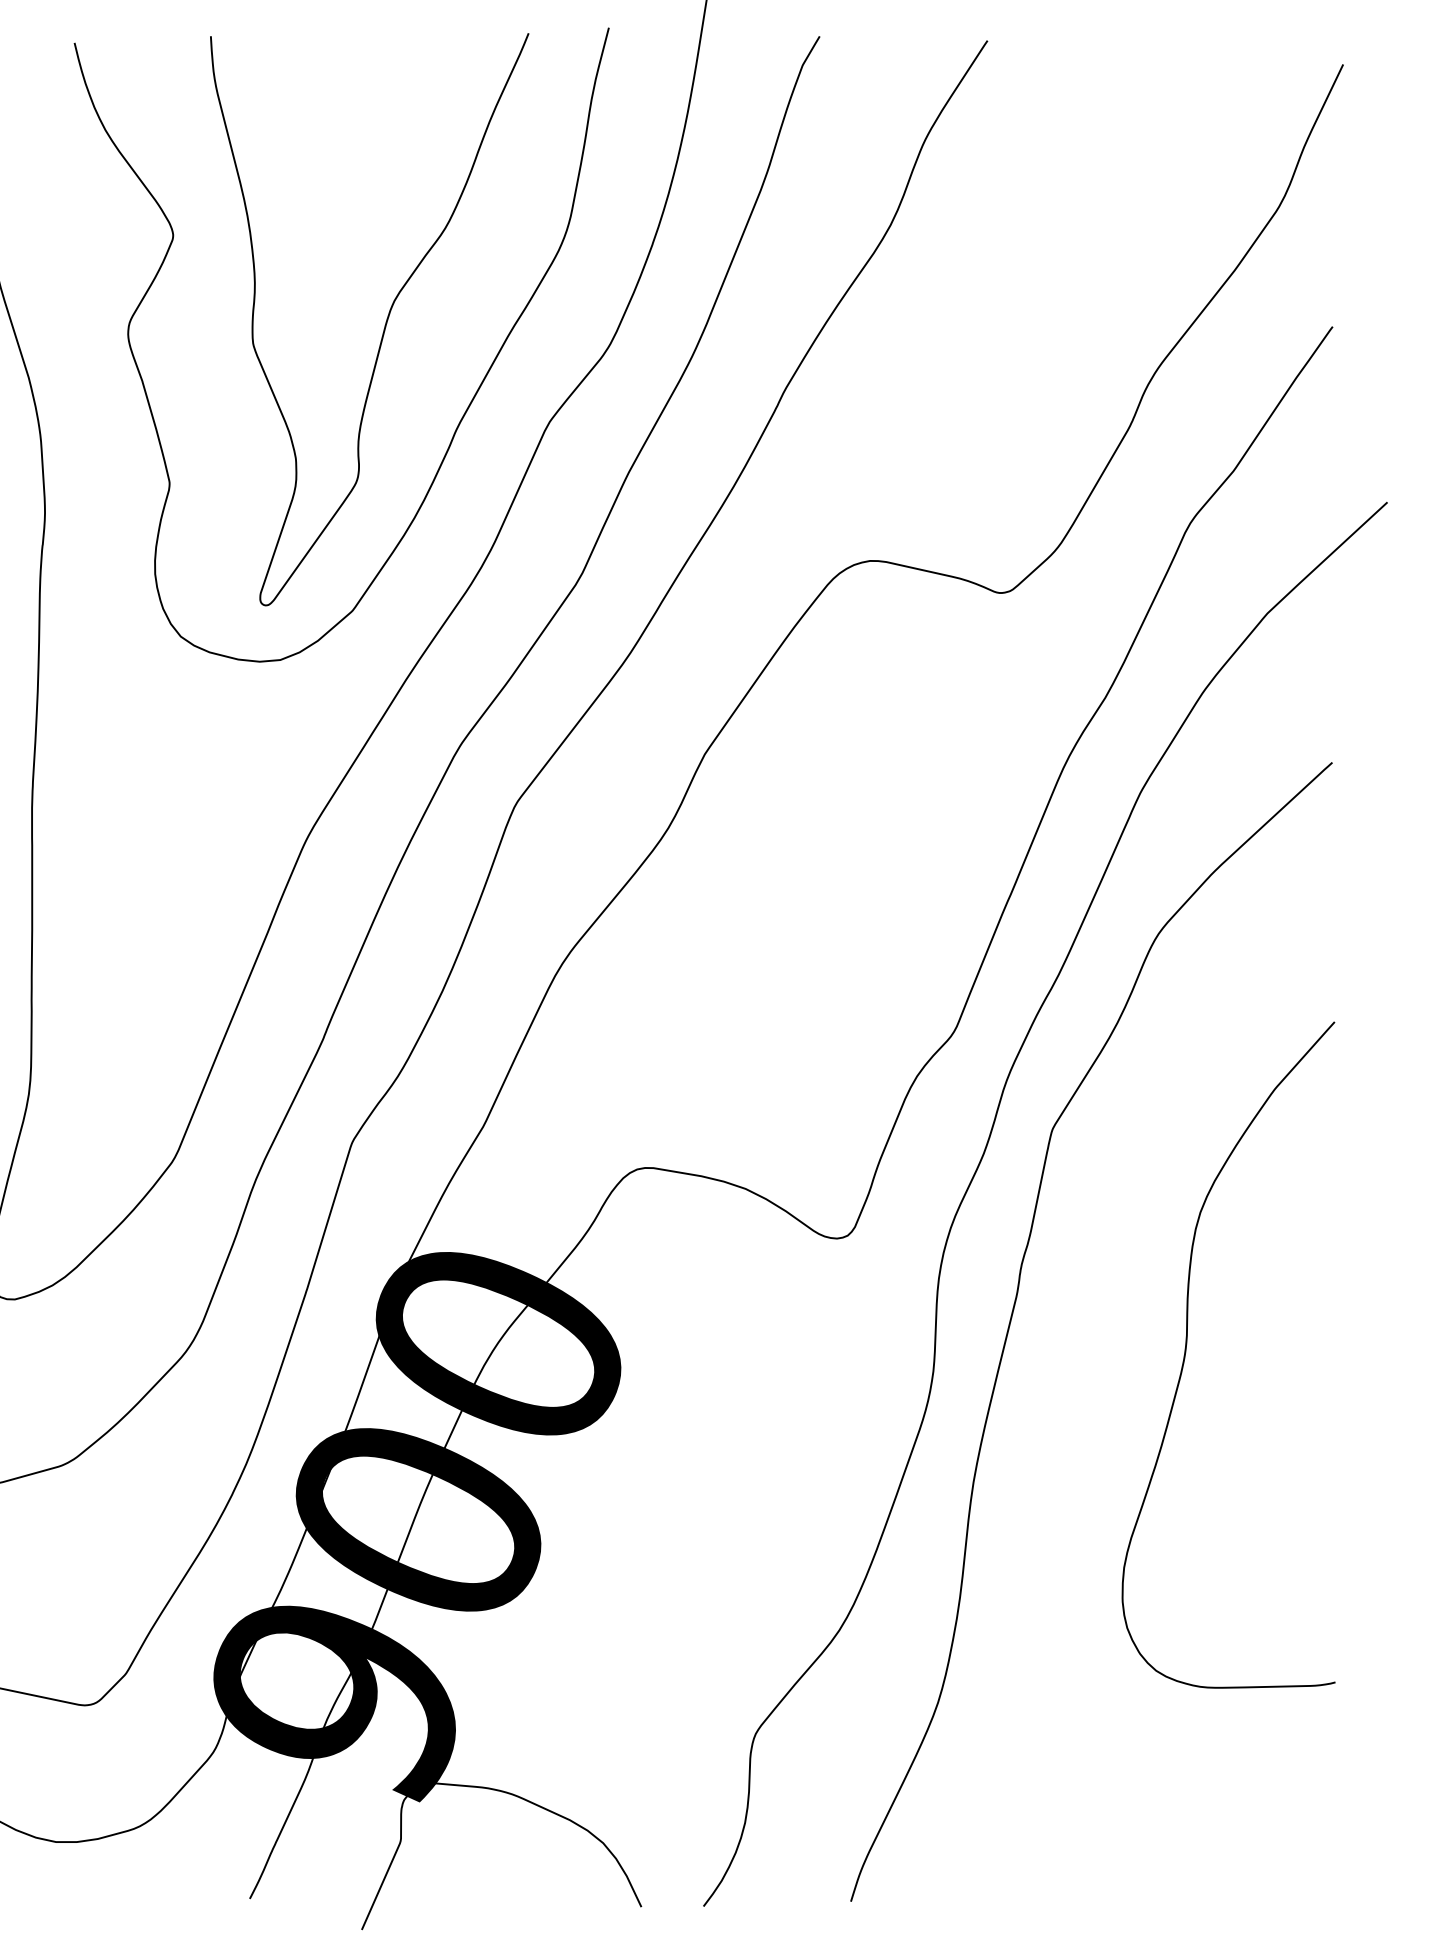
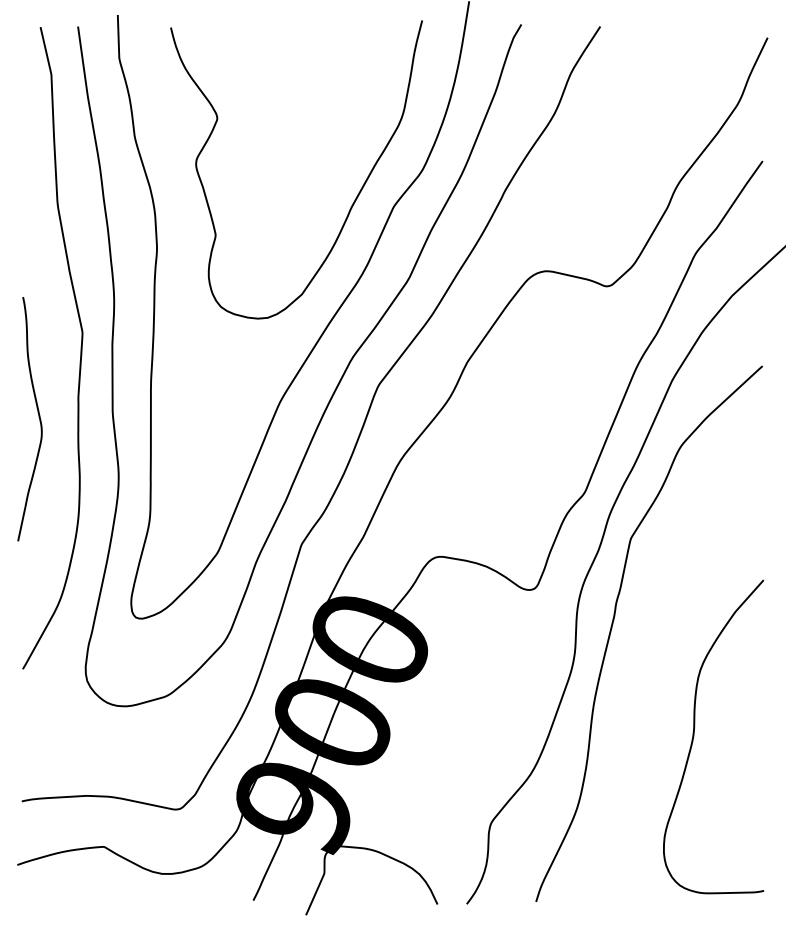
curve: (384, 323) -> (316, 159), removed
curve: (1187, 1354) -> (694, 736), moved

